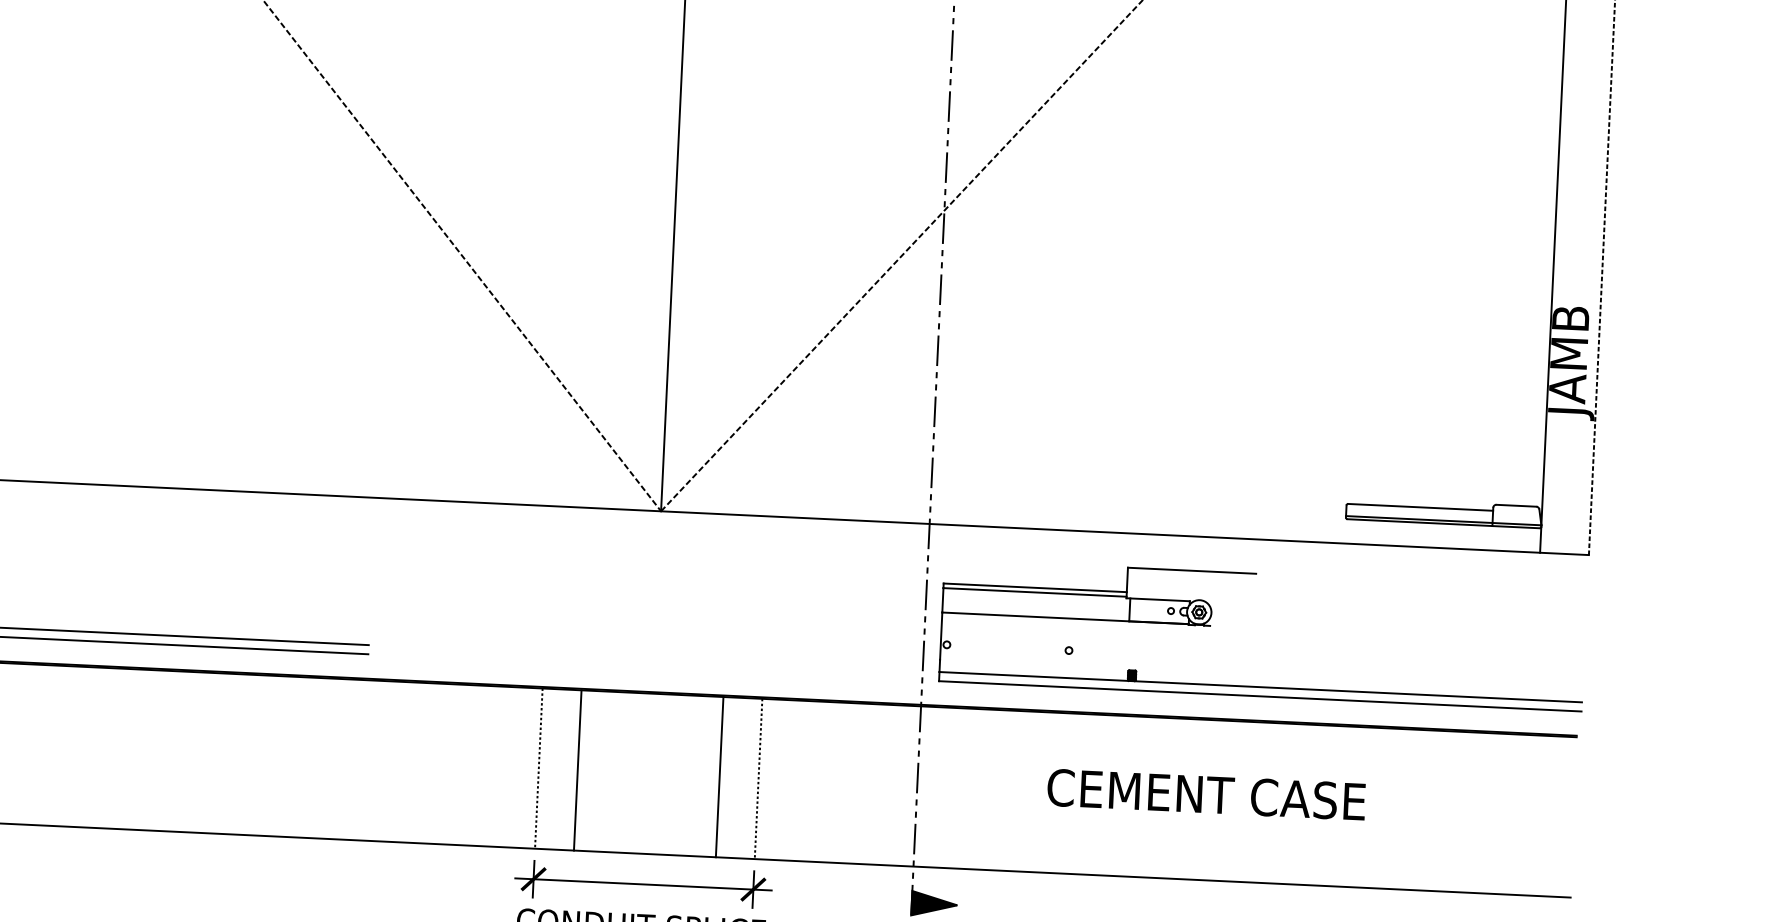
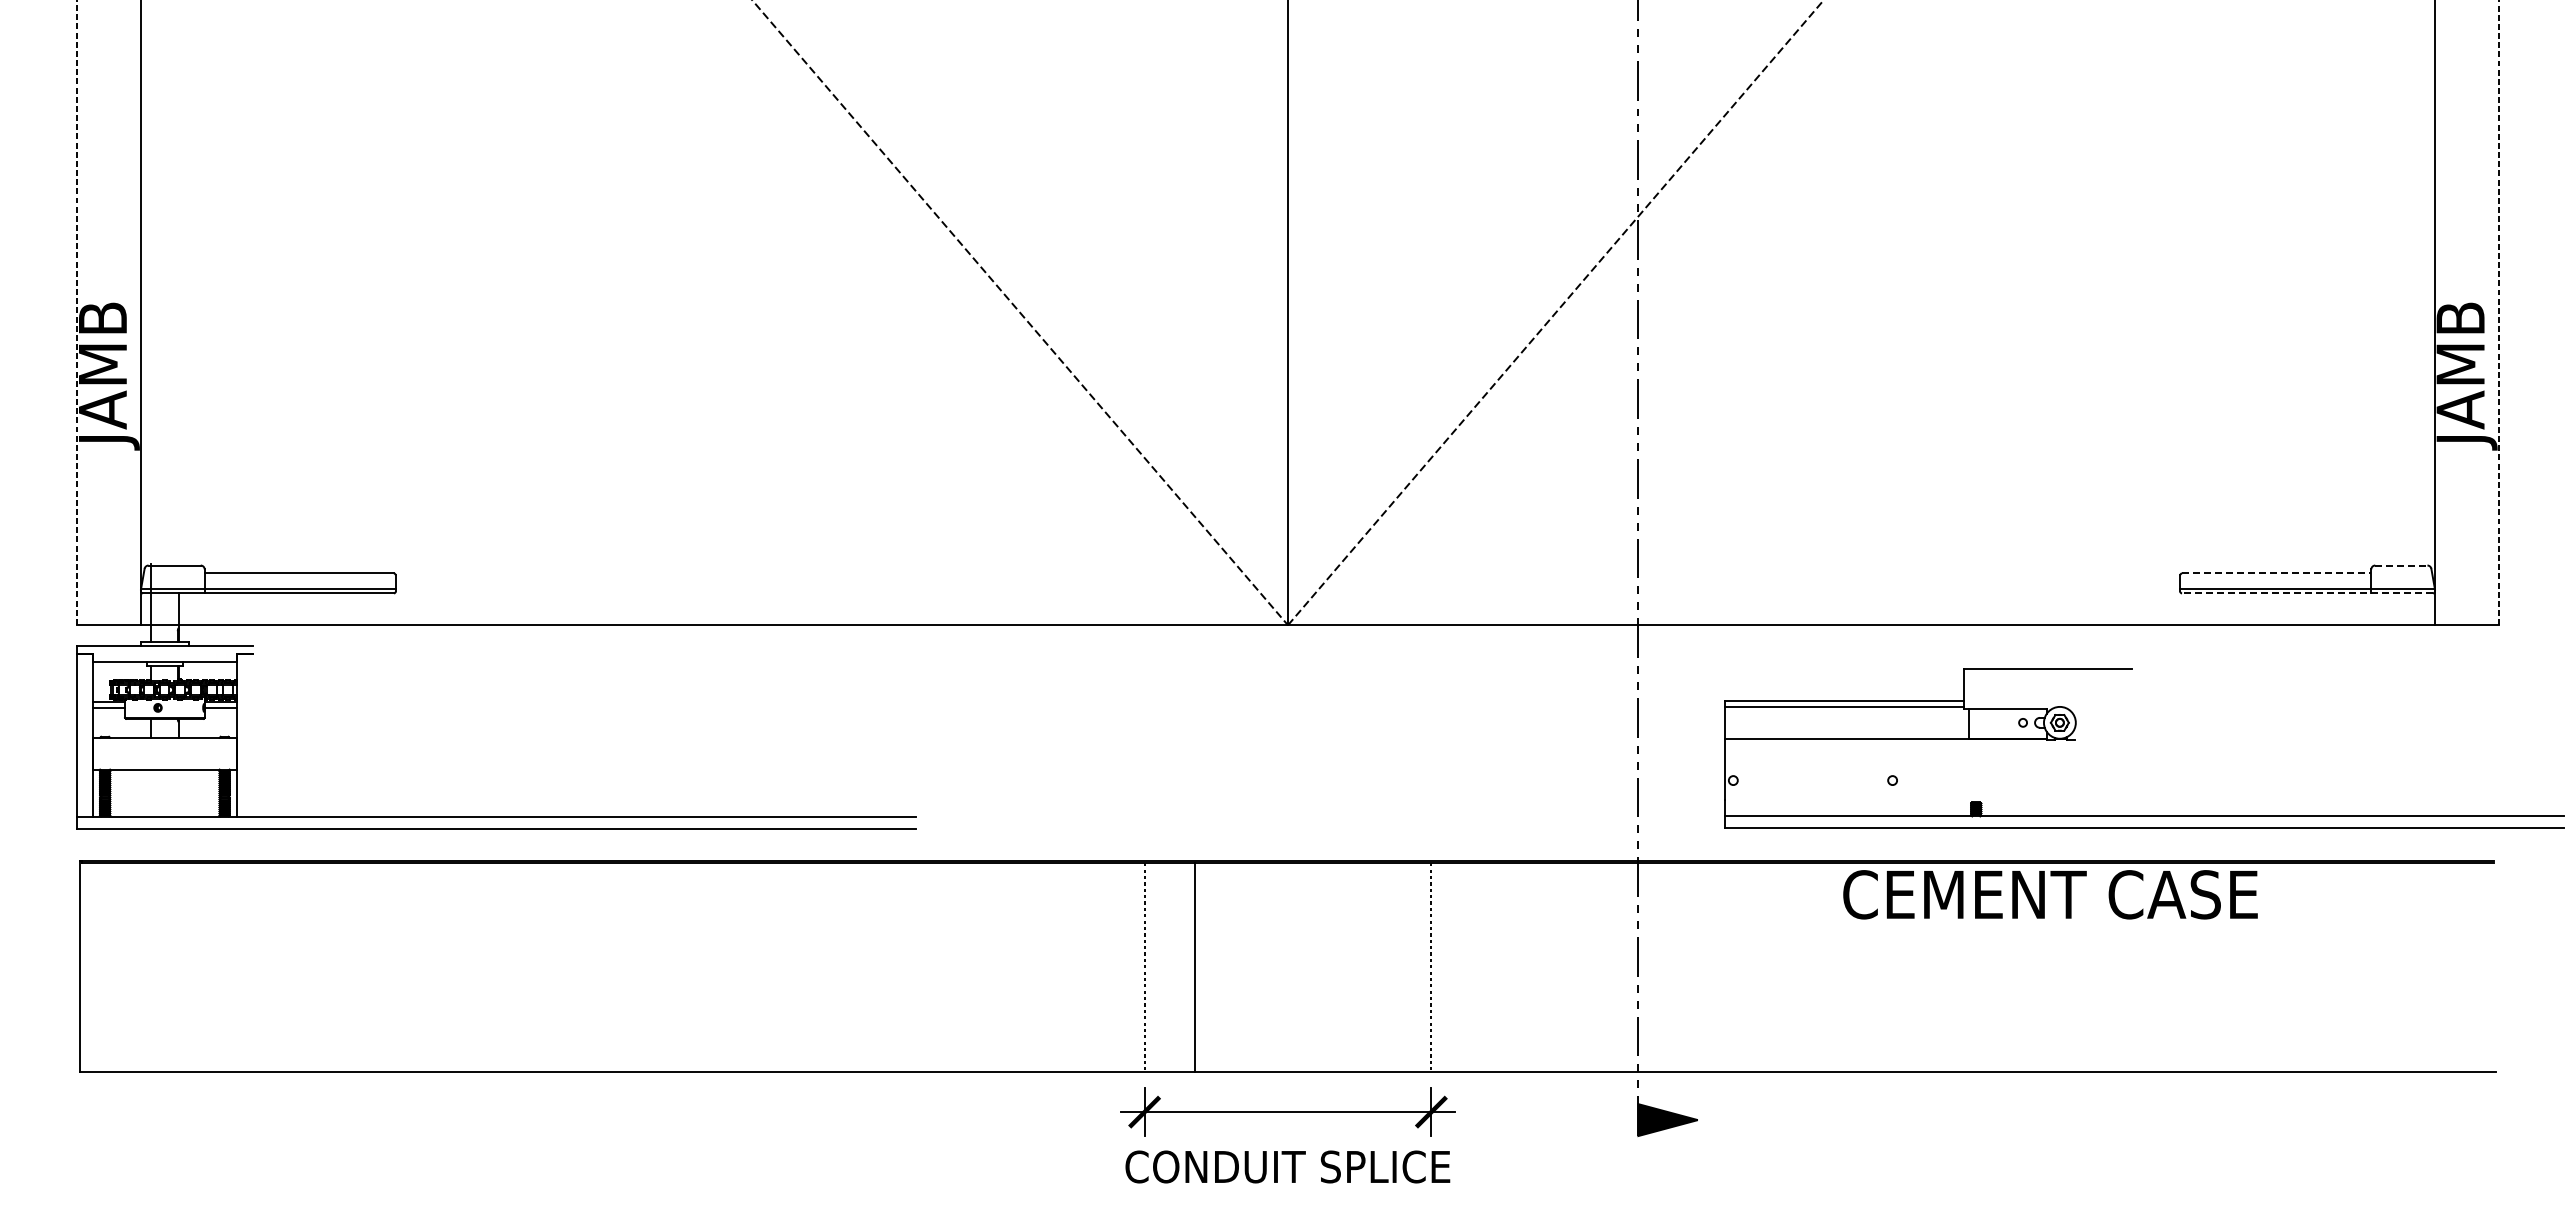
line: (1516, 505) -> (2401, 565), solid -> dashed
line: (1420, 507) -> (2276, 573), solid -> dashed
line: (1443, 523) -> (2307, 593), solid -> dashed
part: (1260, 686) -> (2144, 815), moved
line: (719, 776) -> (1380, 967), removed
text: (1206, 794) -> (2050, 894), moved

